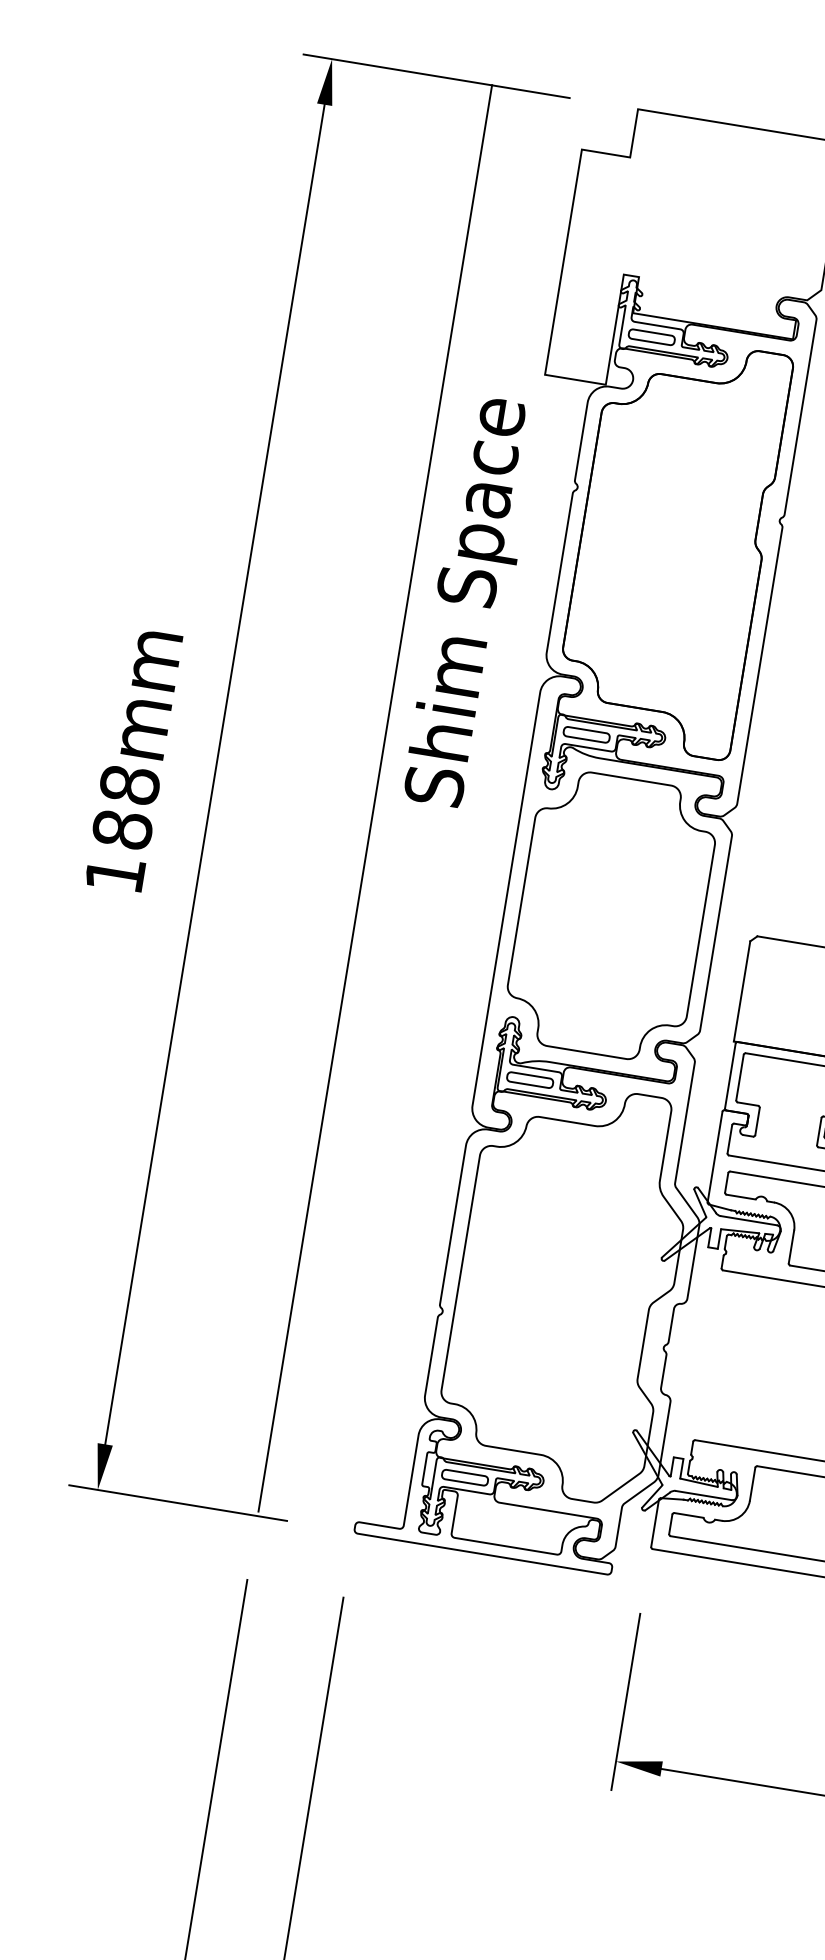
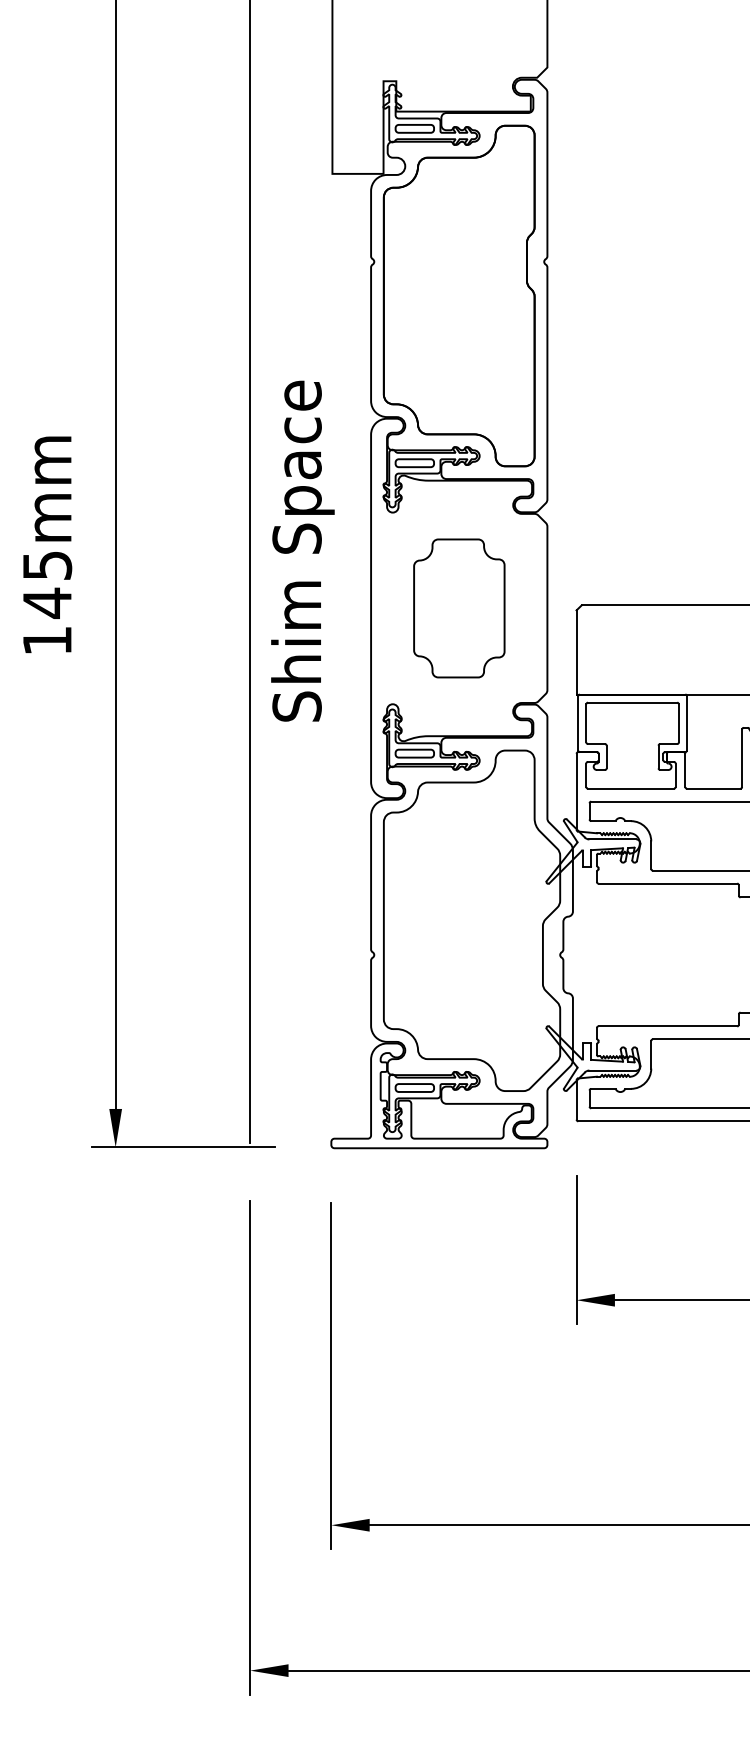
text: (471, 601) -> (302, 550), moved
text: (126, 807) -> (47, 584), 188mm -> 145mm
part: (611, 916) -> (459, 608), size x0.6

